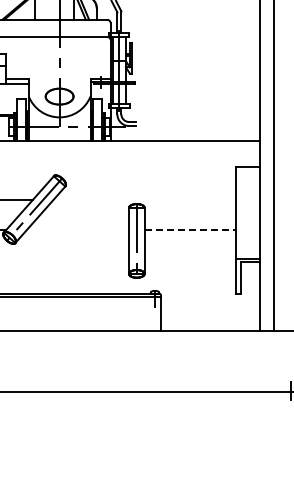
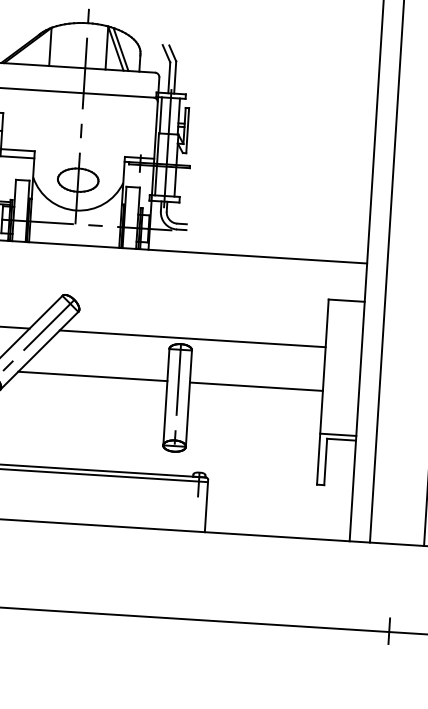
line: (144, 199) -> (192, 338), added
line: (78, 229) -> (93, 375), added
line: (190, 229) -> (257, 386), dashed -> solid

